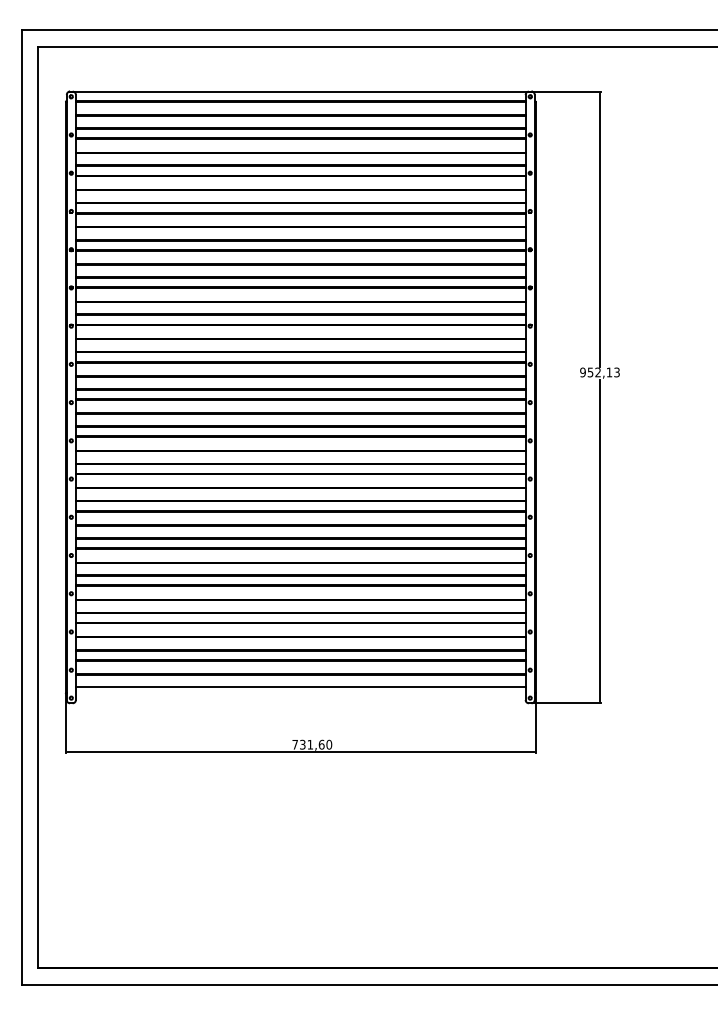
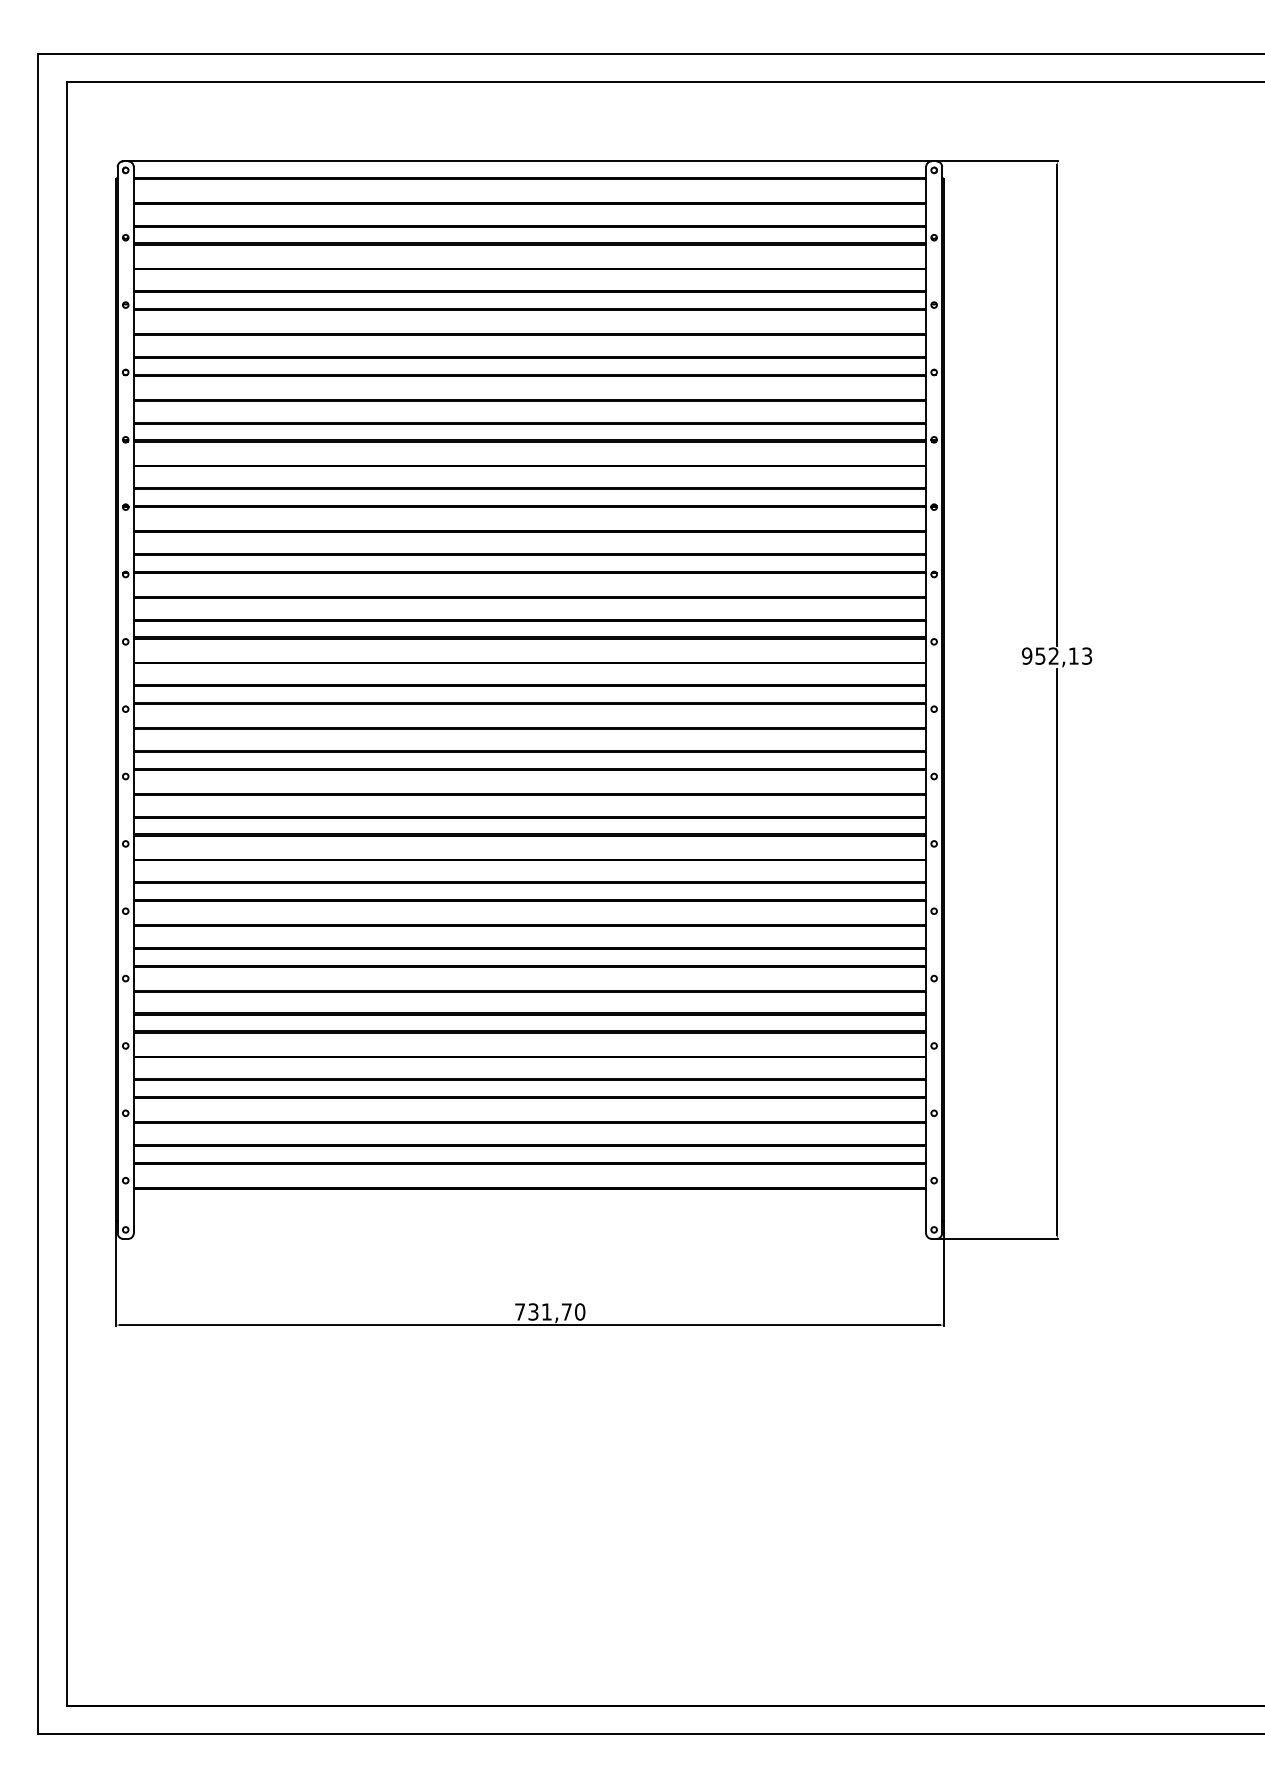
line: (300, 687) -> (529, 1211), removed
text: (321, 744) -> (566, 1311), 731,60 -> 731,70

